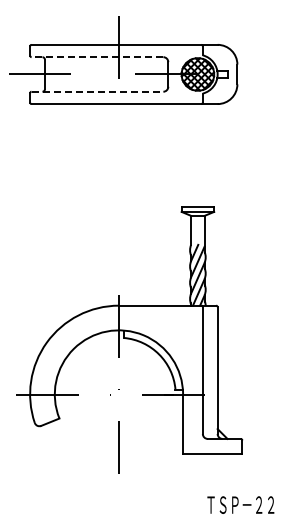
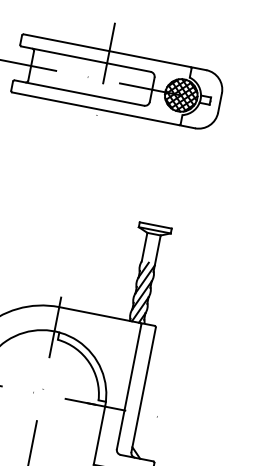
line: (97, 57) -> (86, 59), dashed -> solid
line: (97, 91) -> (79, 92), dashed -> solid

